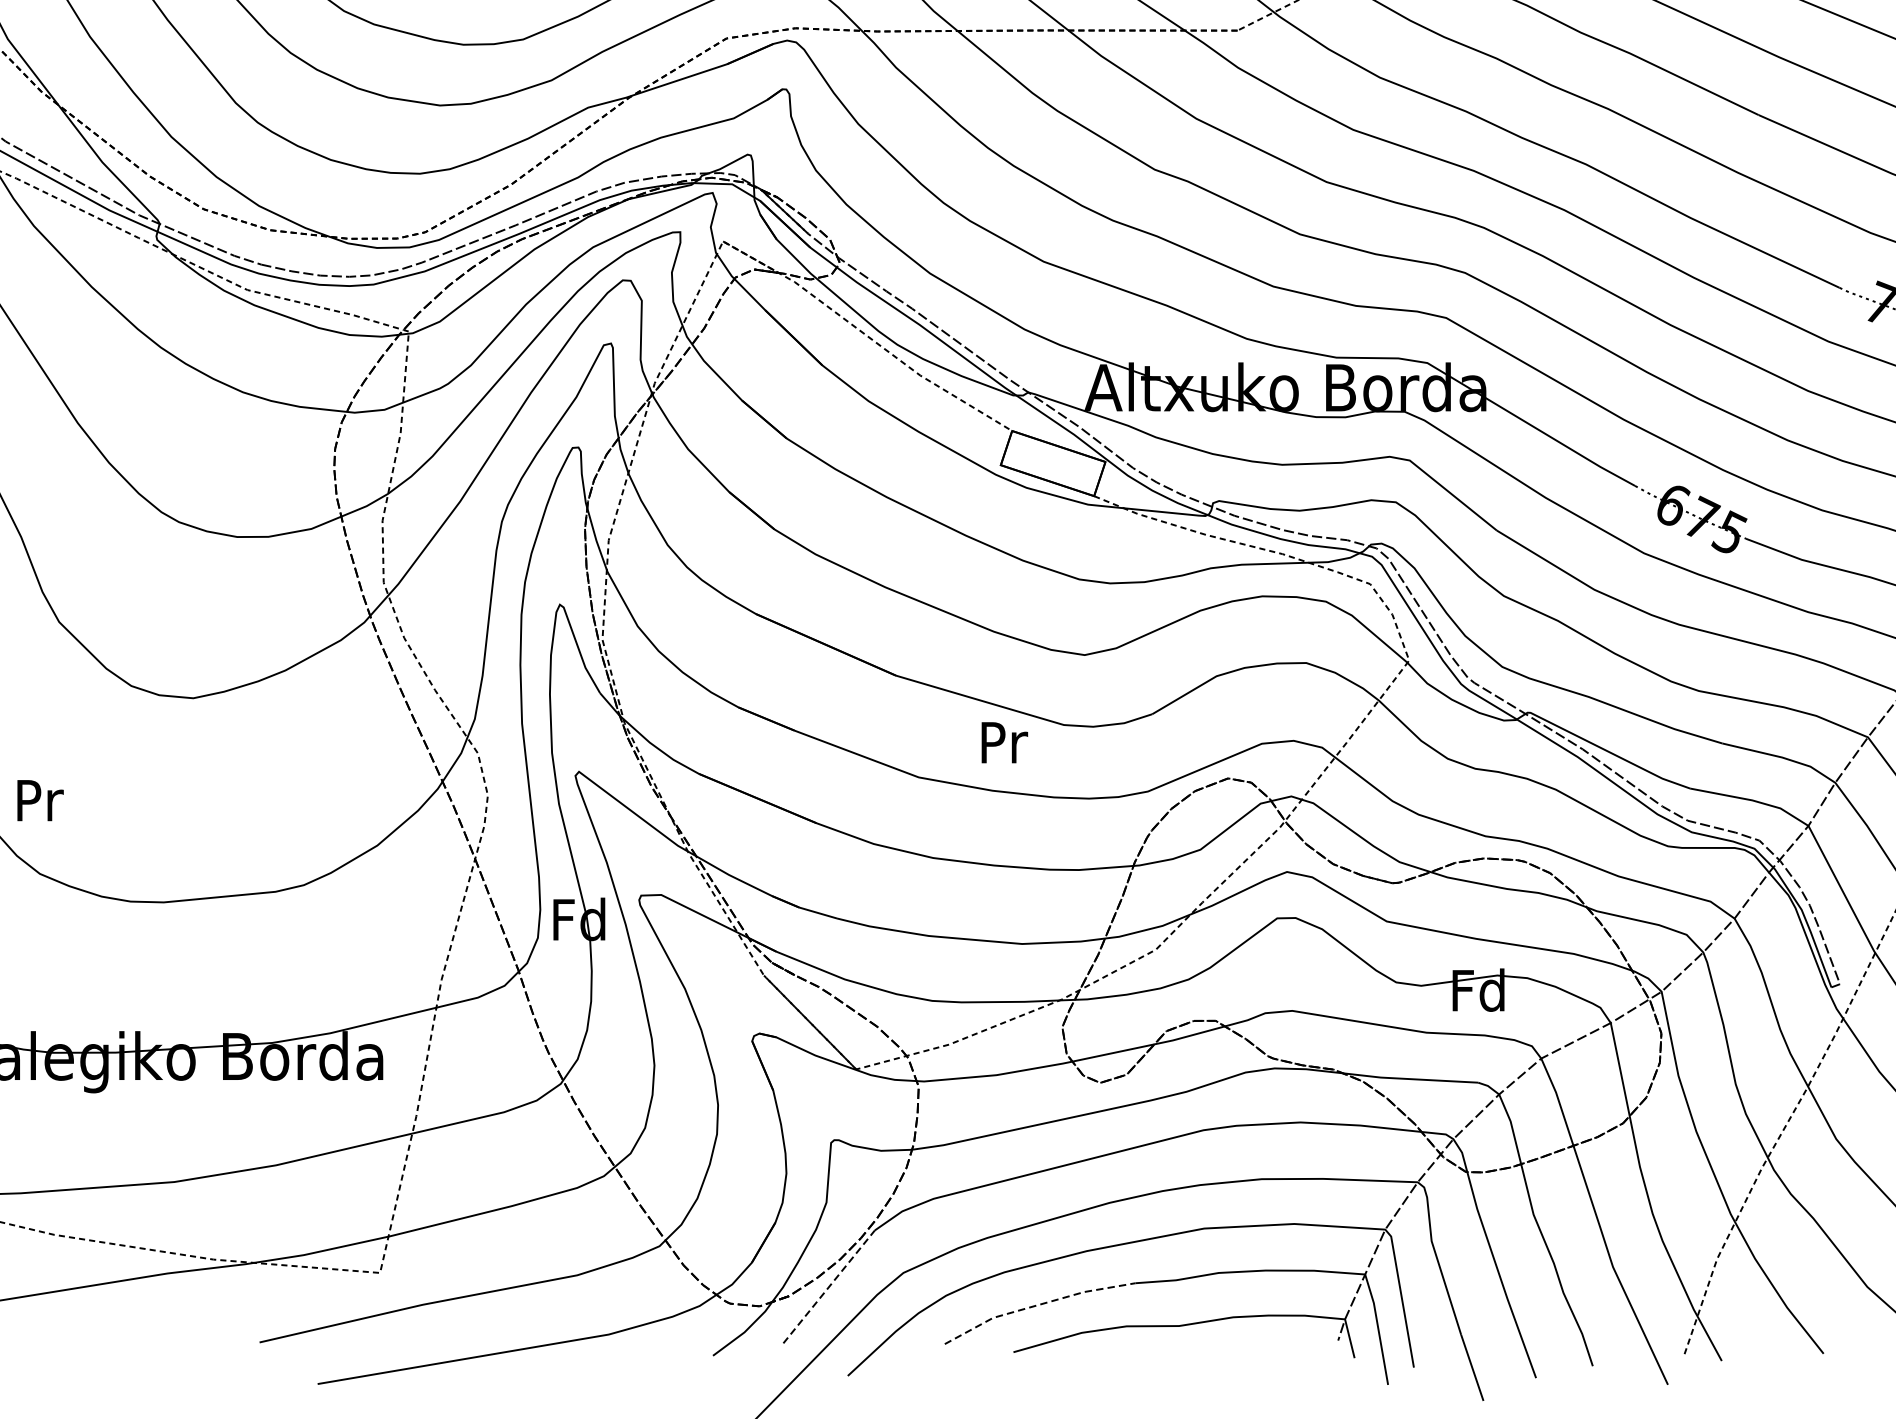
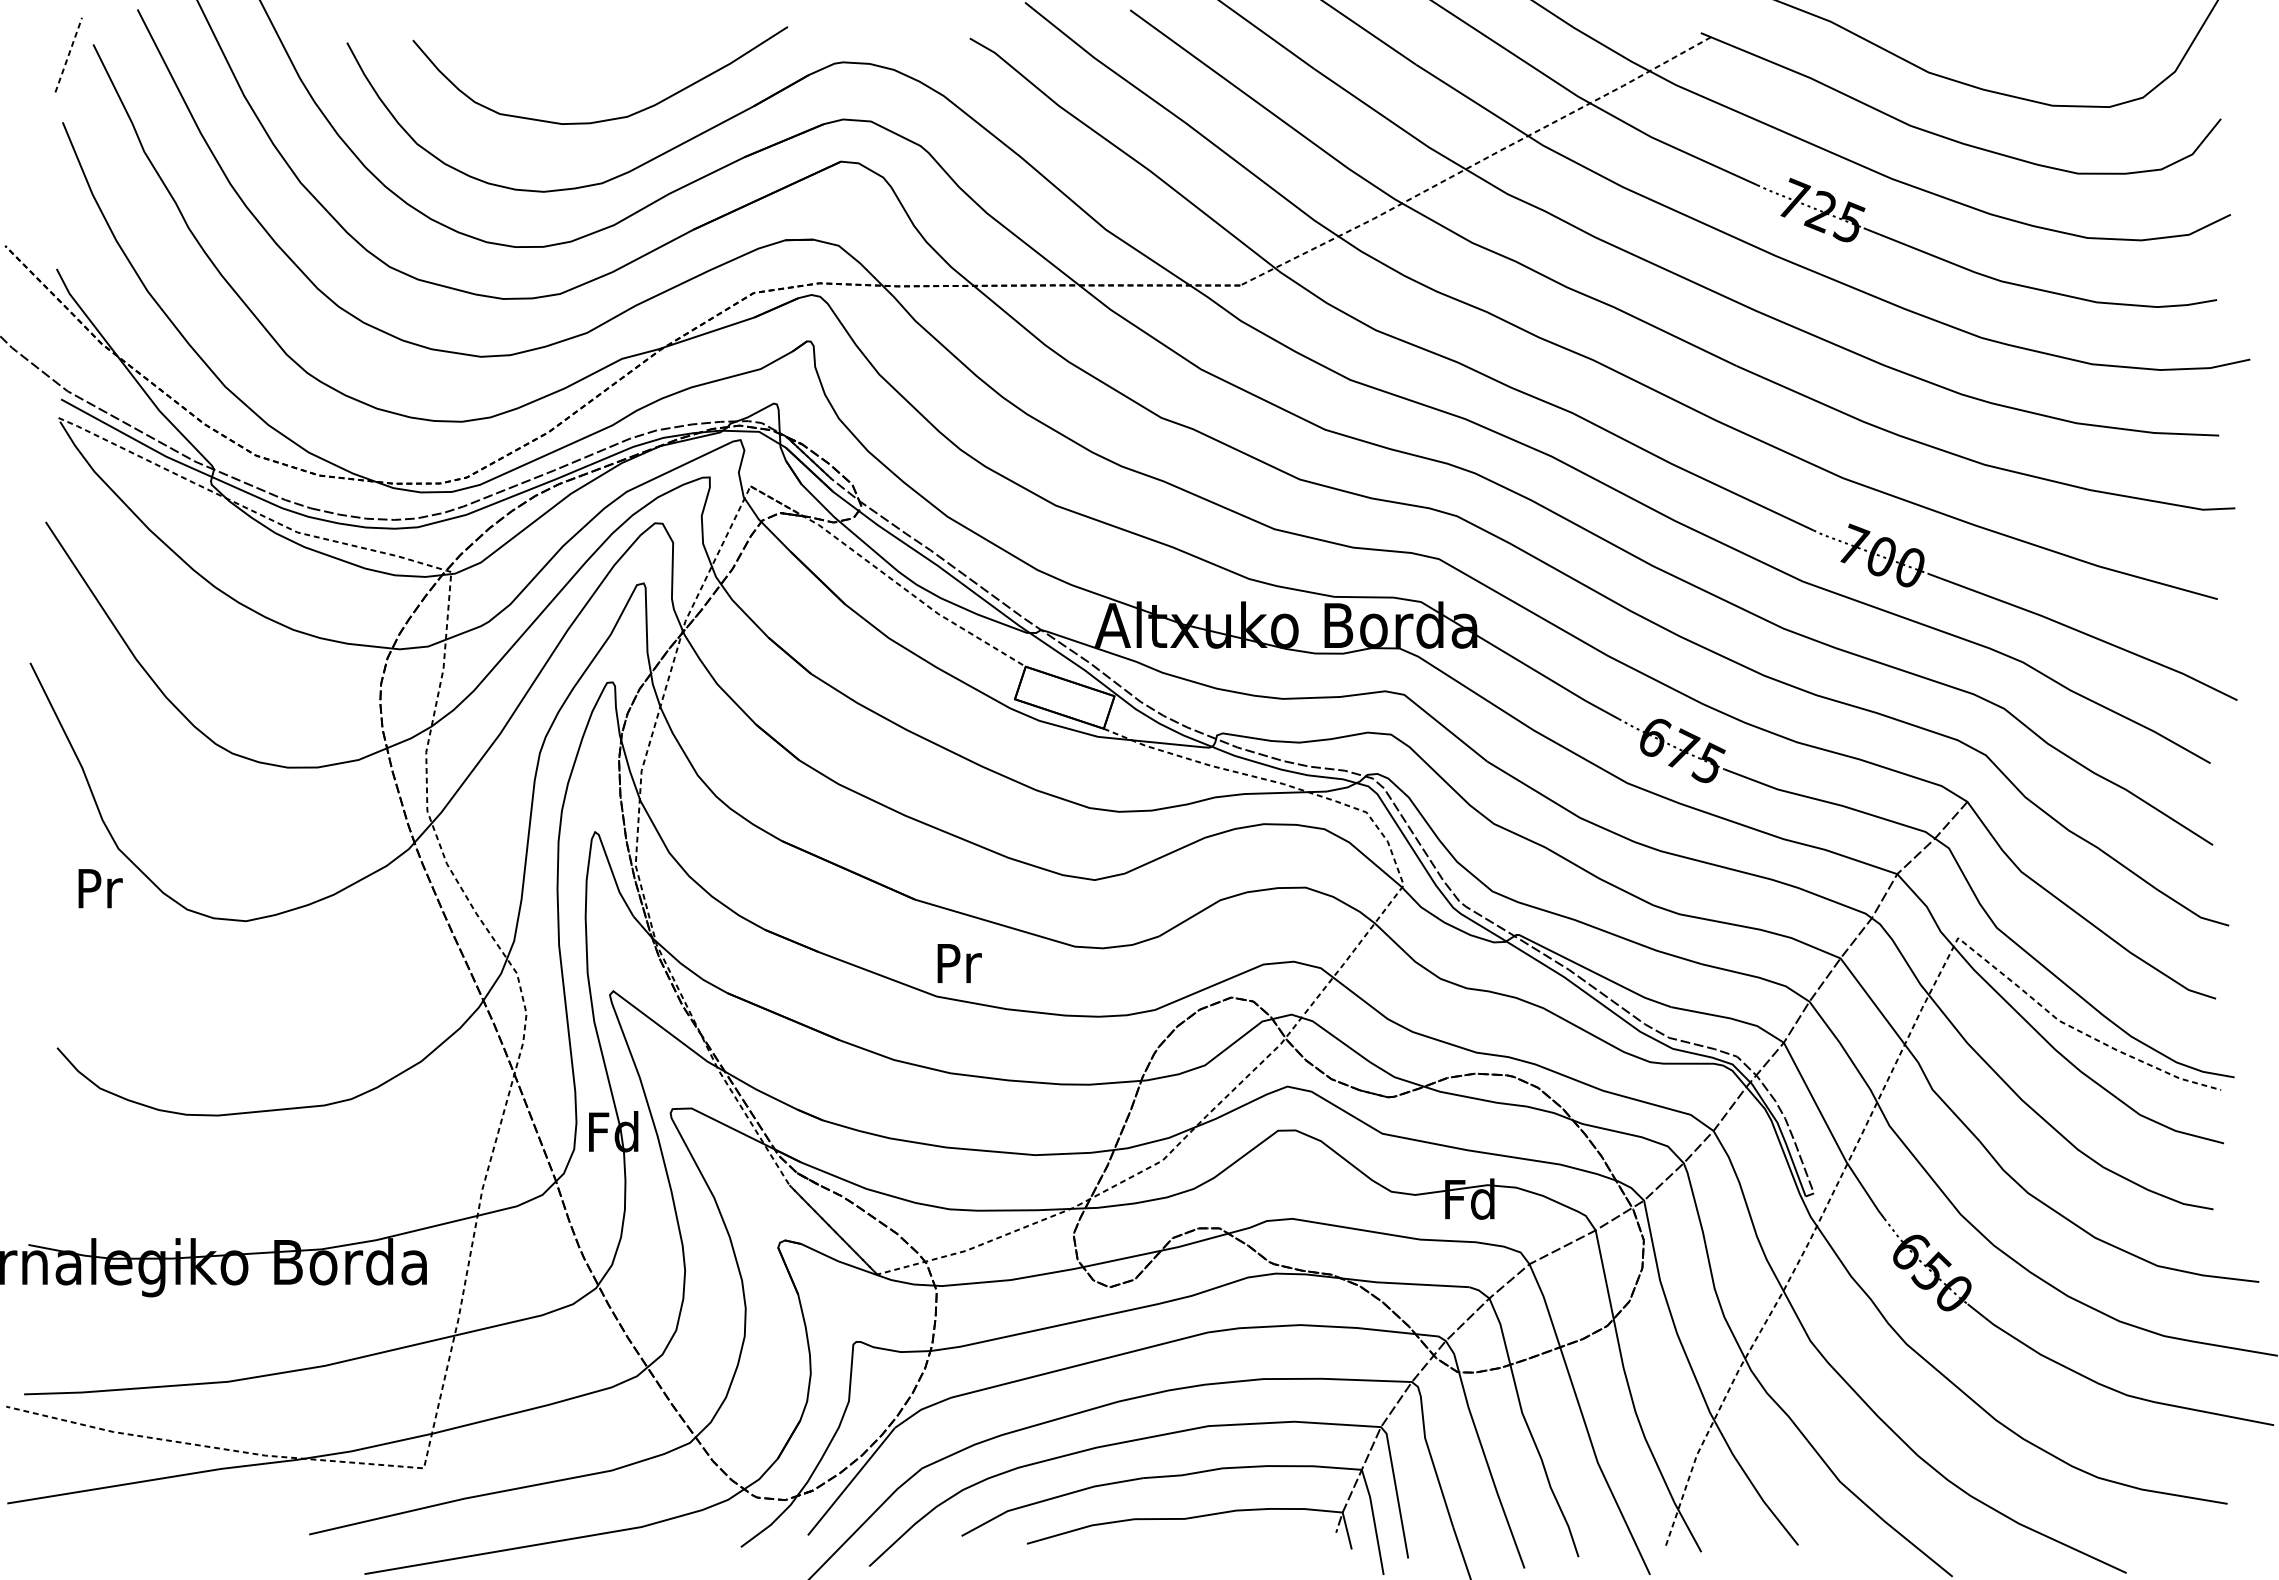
text: (1004, 742) -> (959, 963), moved
text: (40, 800) -> (100, 888), moved
line: (829, 1286) -> (851, 1481), dashed -> solid
line: (1037, 1305) -> (1049, 1499), dashed -> solid

